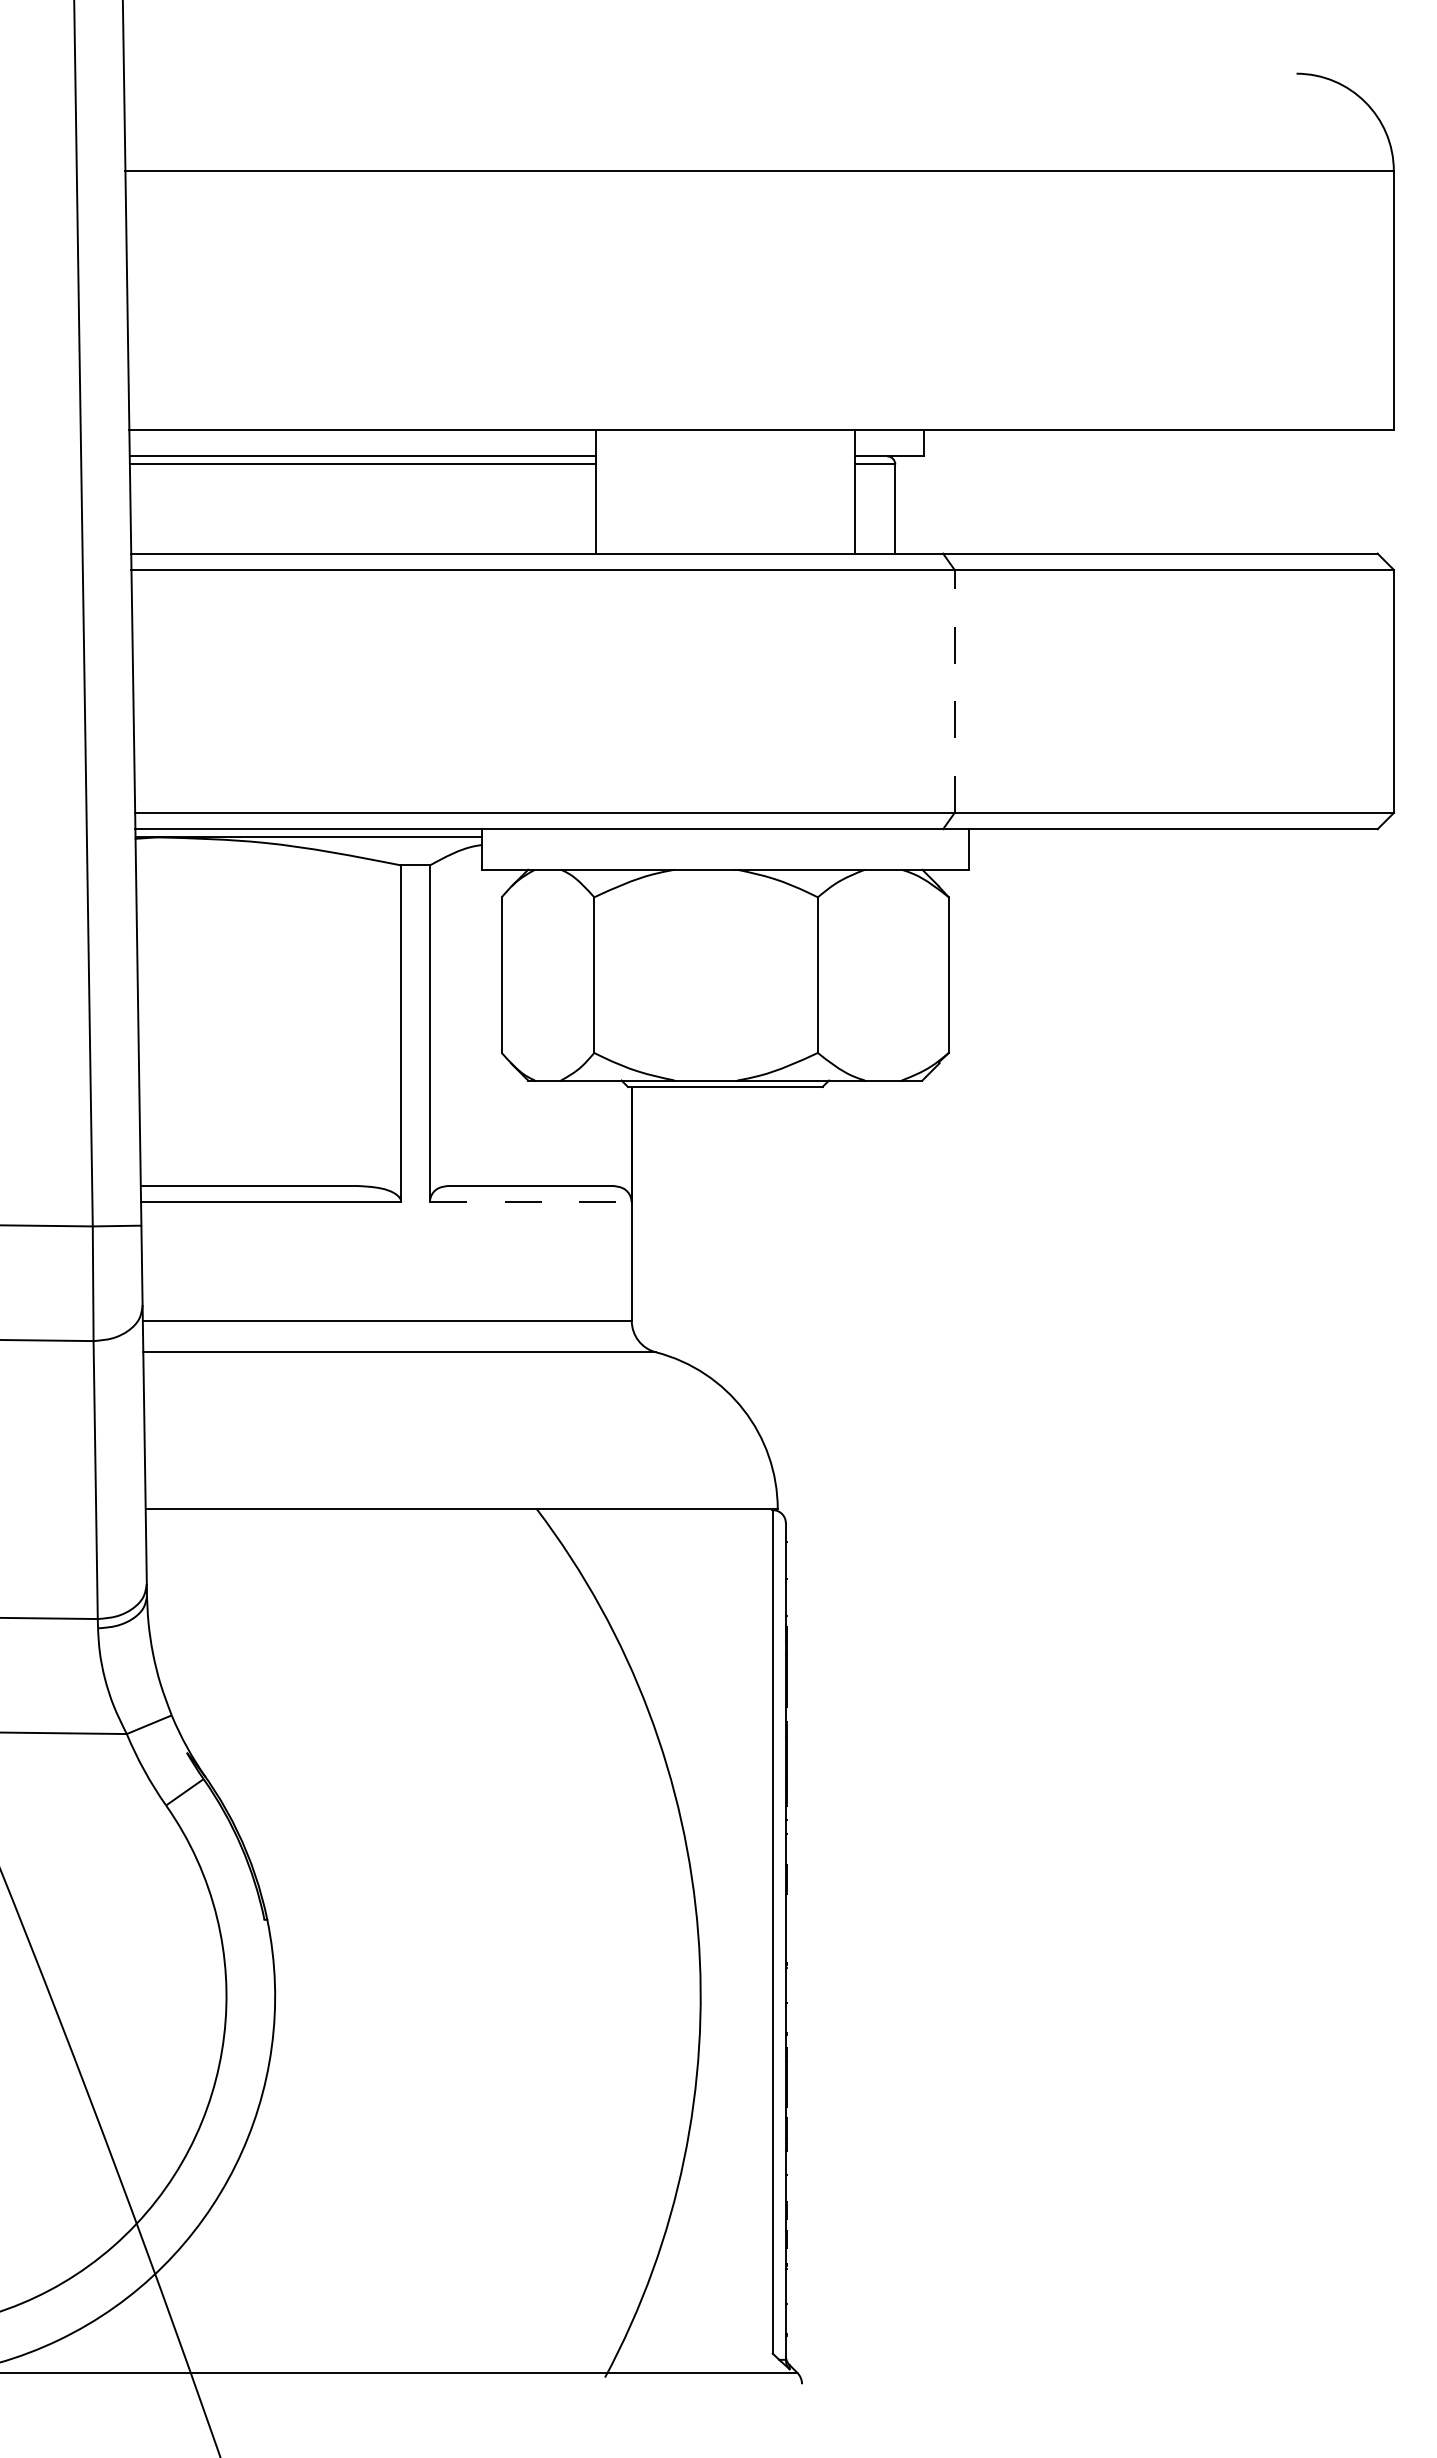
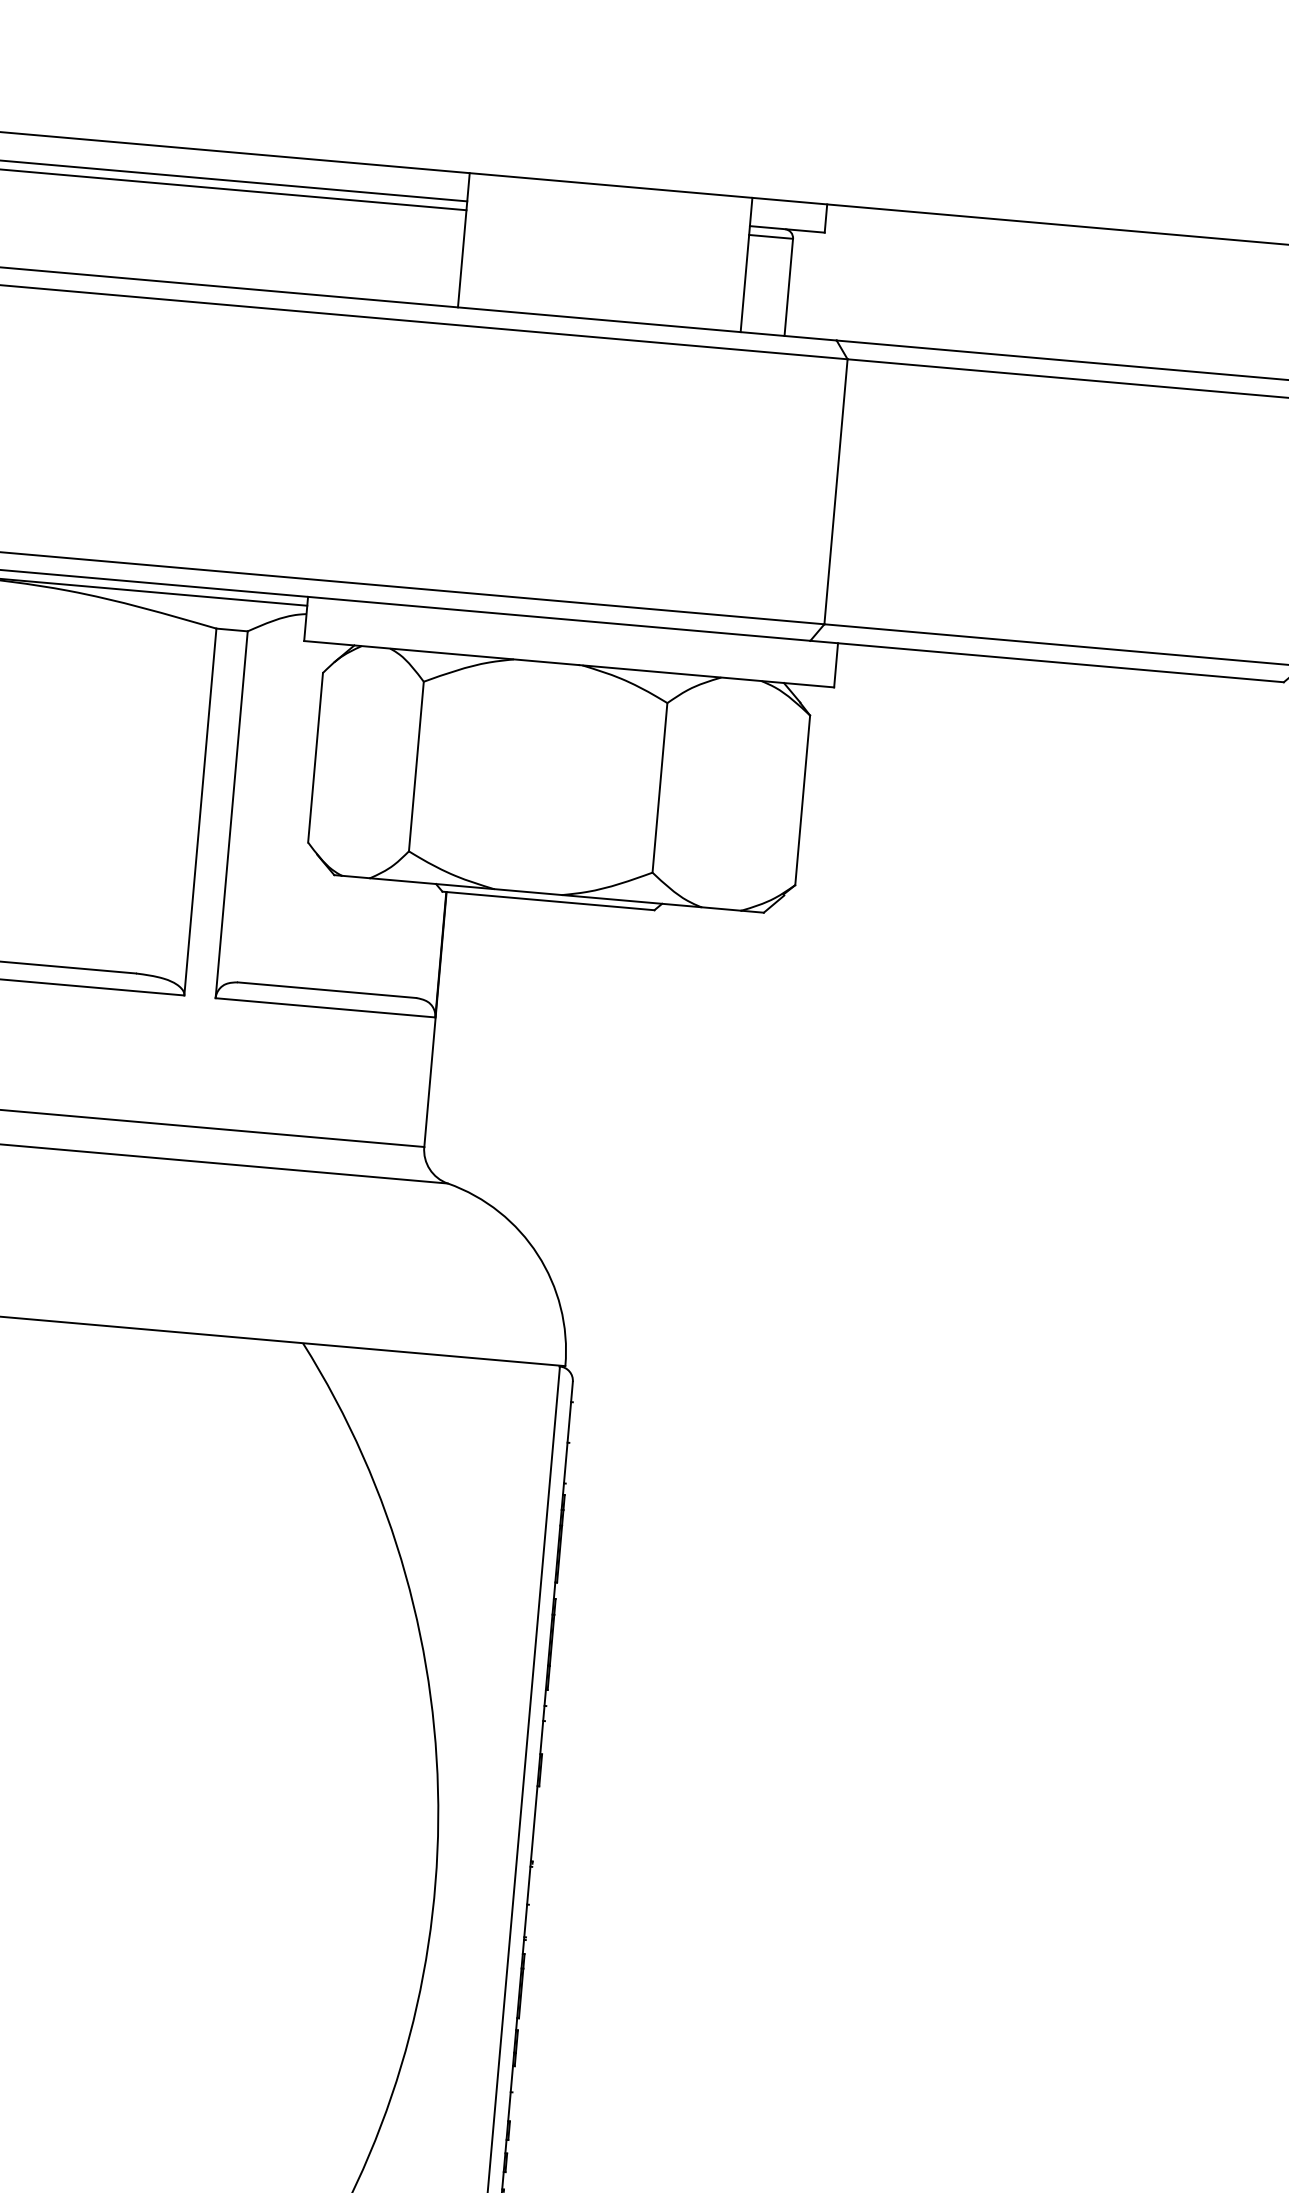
line: (954, 691) -> (835, 491), dashed -> solid
line: (530, 1202) -> (325, 1008), dashed -> solid

